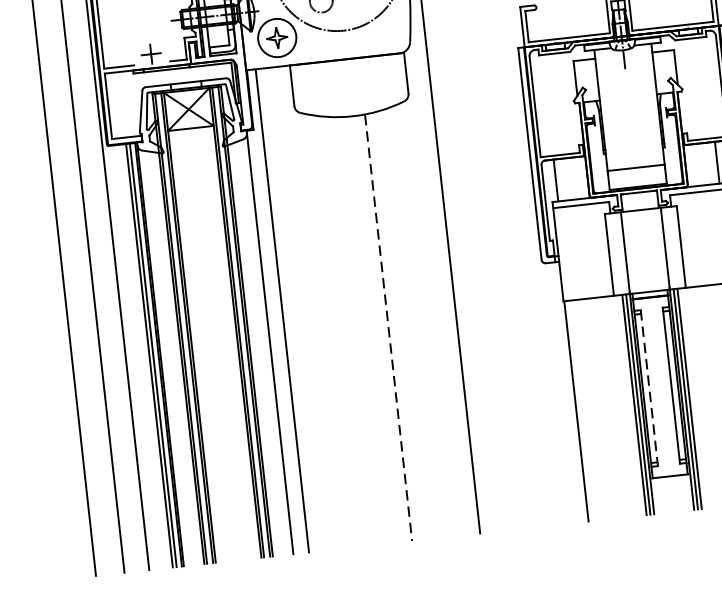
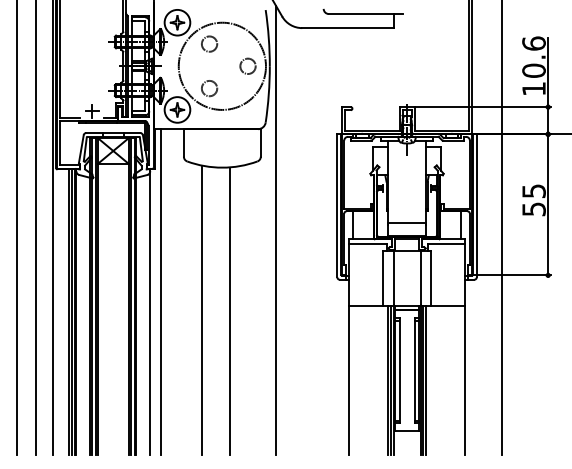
line: (388, 328) -> (230, 311), dashed -> solid
line: (345, 331) -> (201, 310), added
line: (649, 388) -> (399, 370), dashed -> solid

